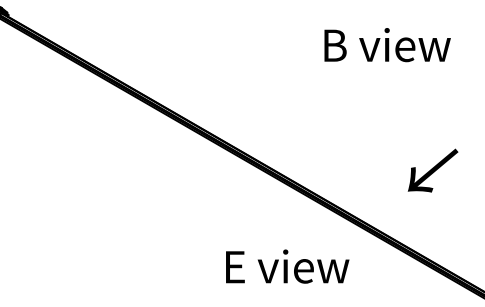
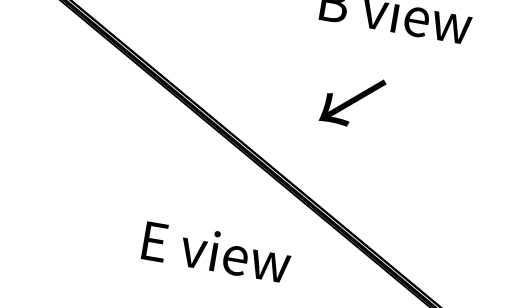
text: (432, 170) -> (352, 100), moved
text: (287, 266) -> (216, 251), moved

